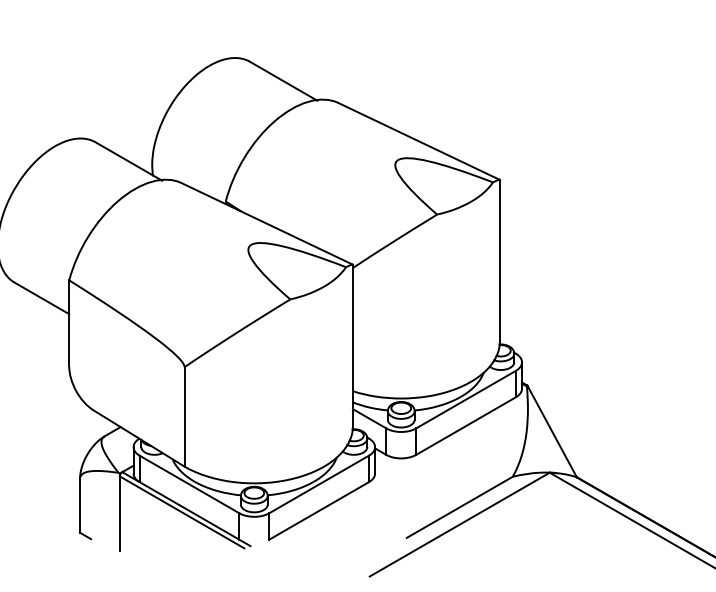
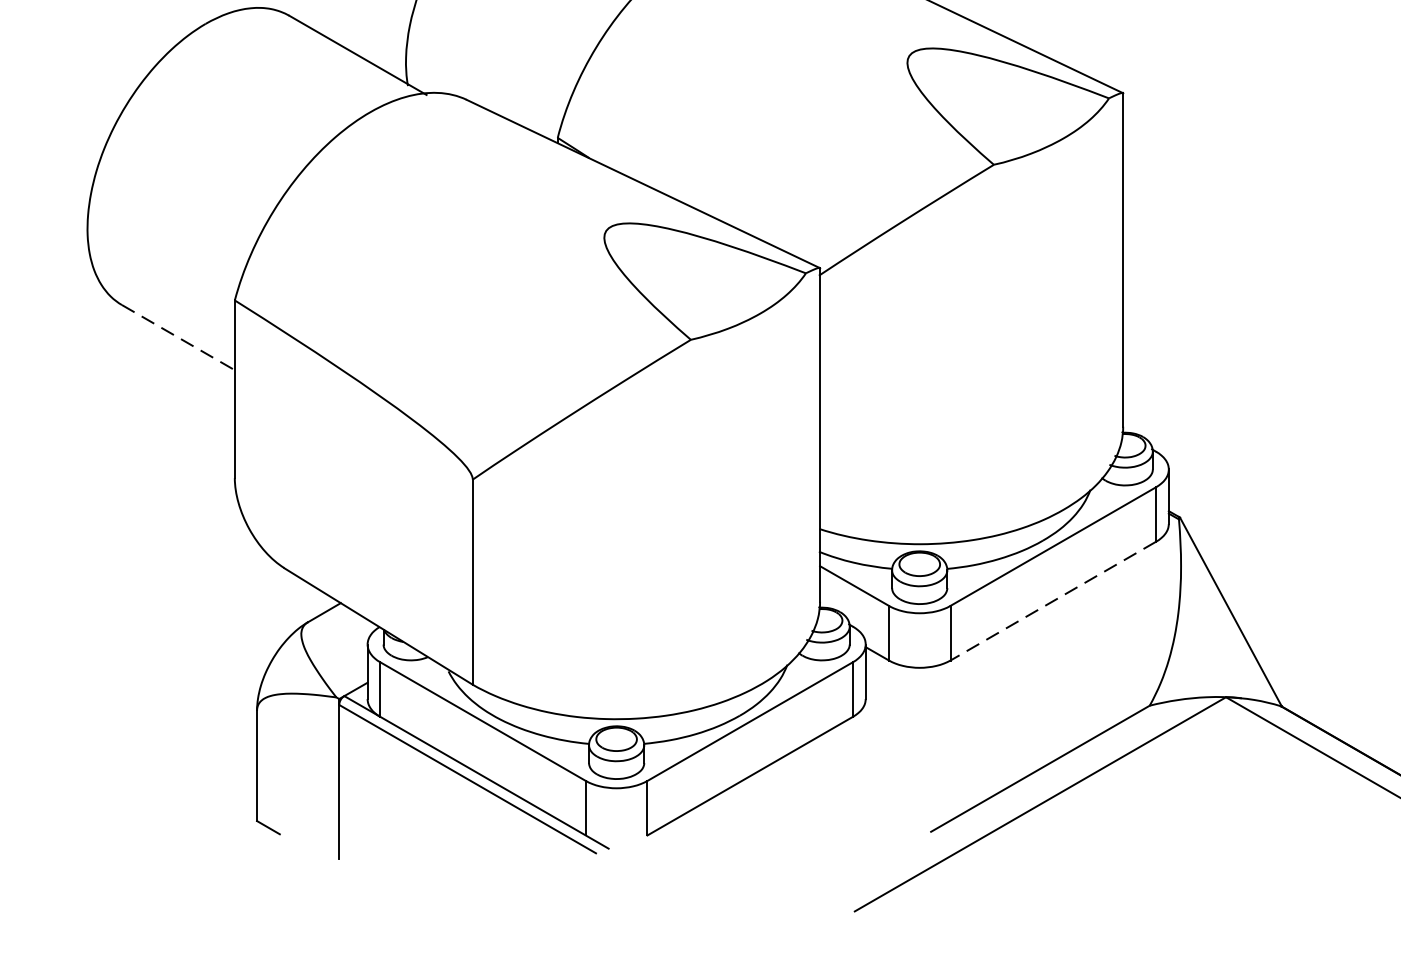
line: (41, 298) -> (177, 337), solid -> dashed
line: (466, 426) -> (1054, 601), solid -> dashed

